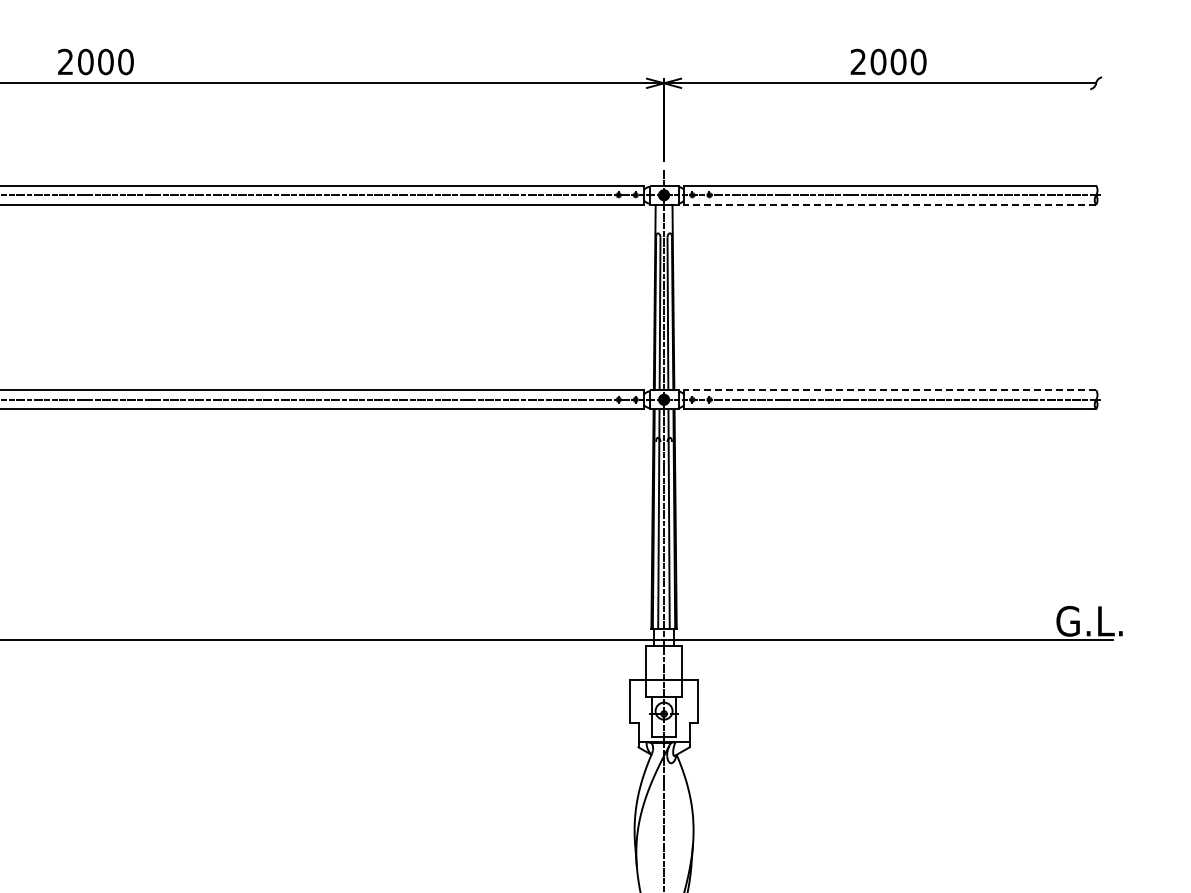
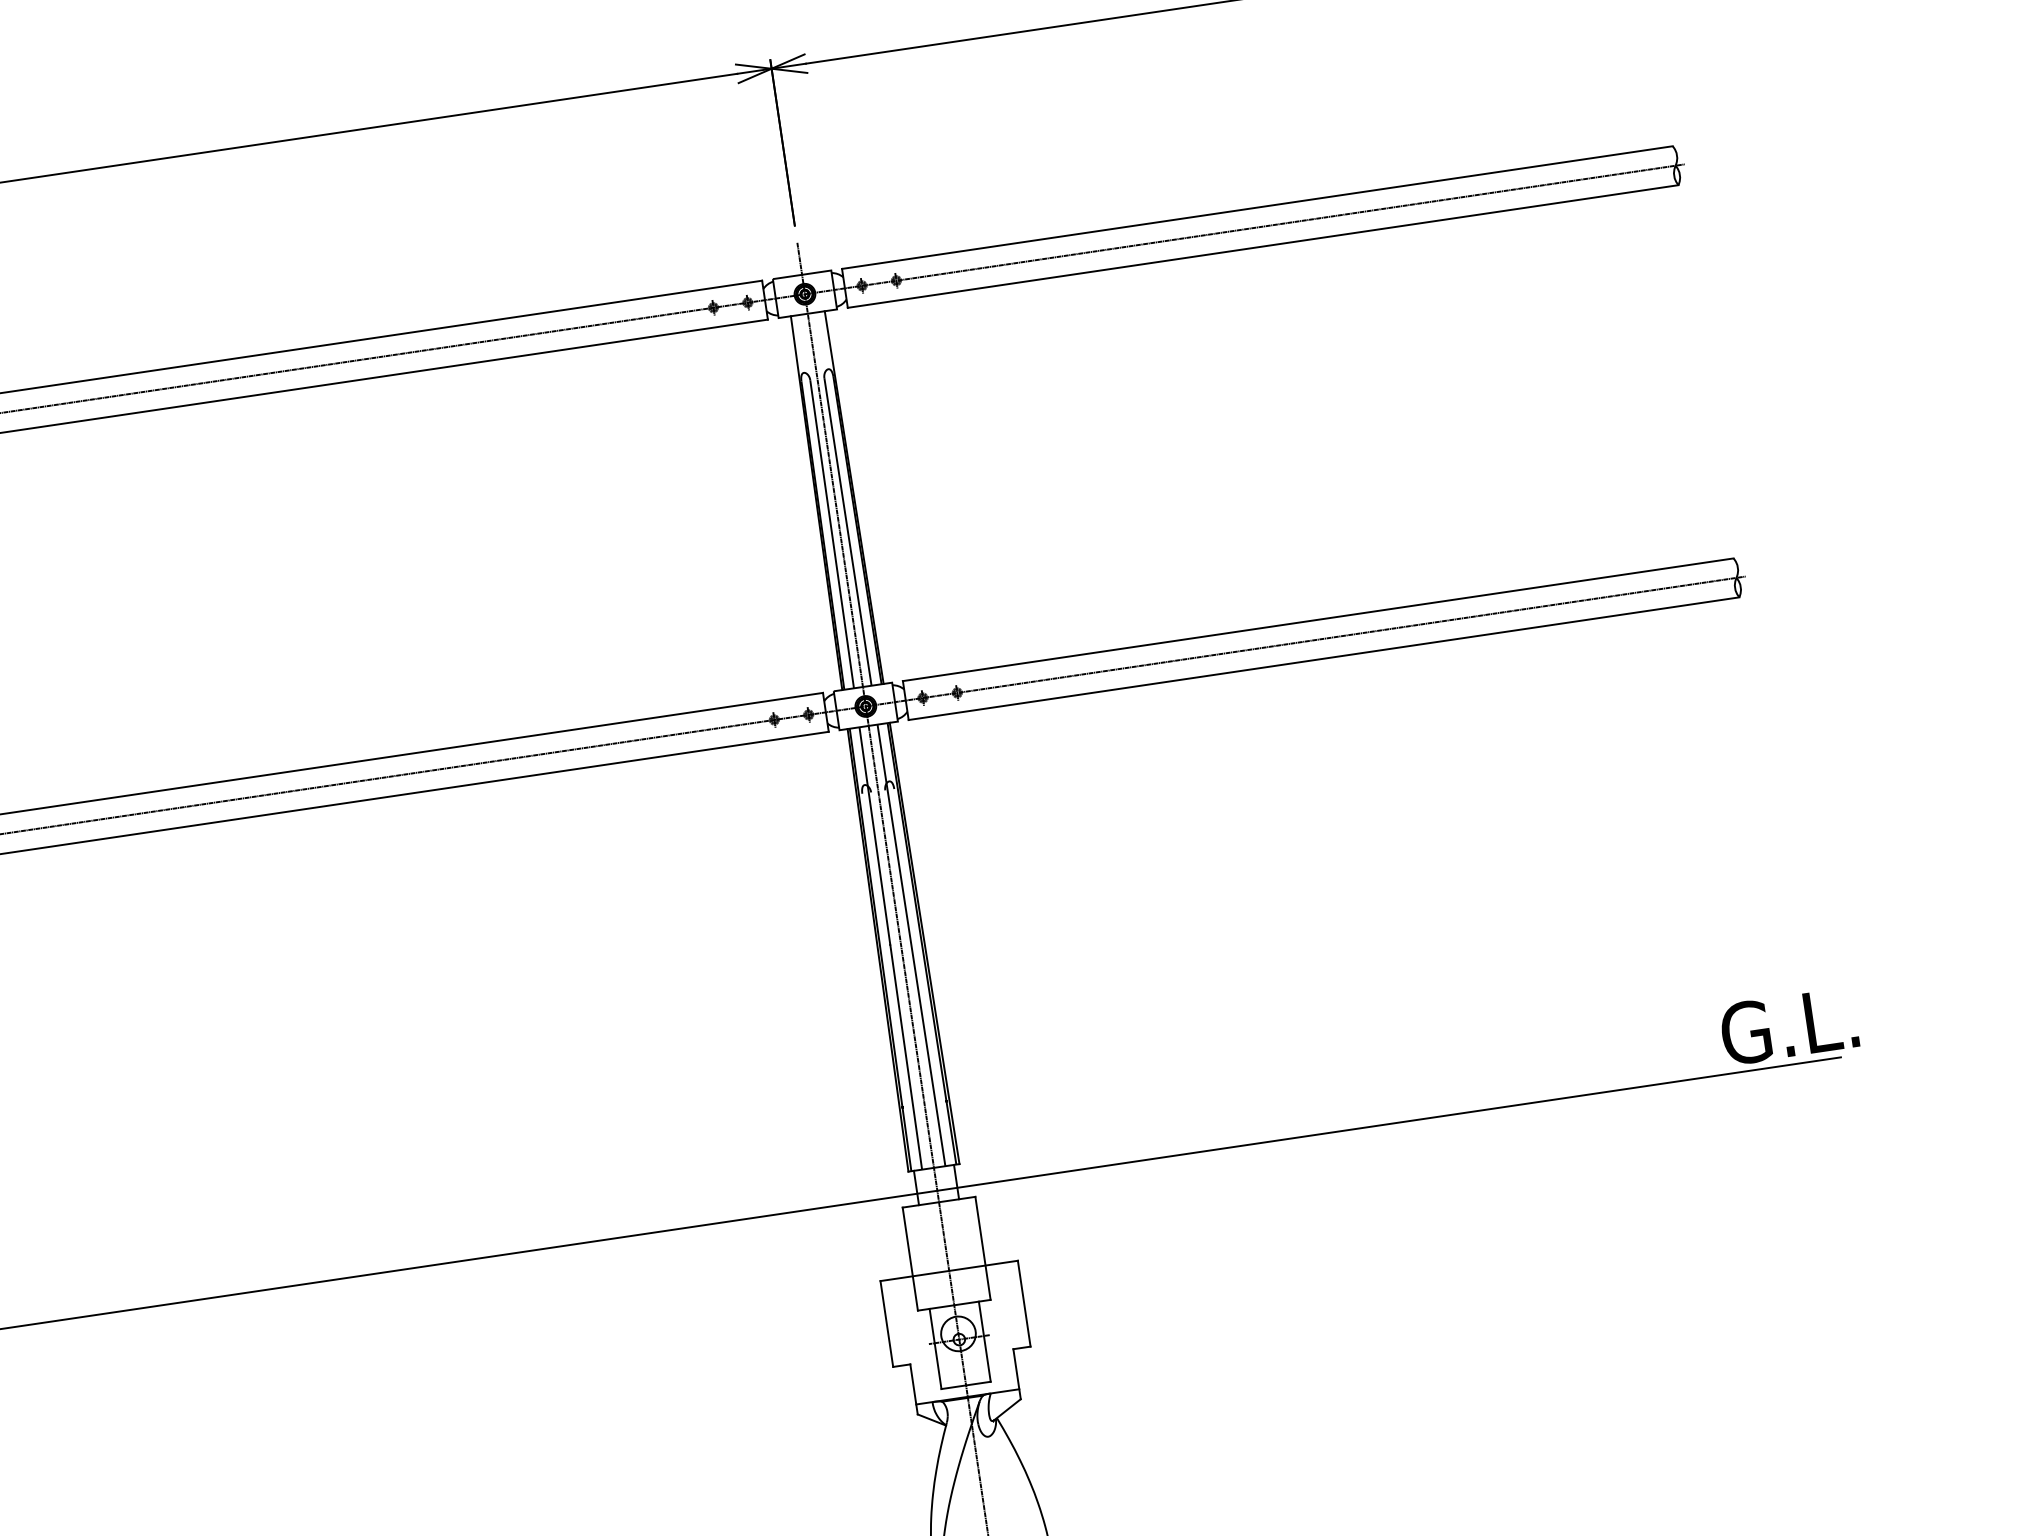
line: (889, 204) -> (1261, 245), dashed -> solid
line: (889, 390) -> (1317, 620), dashed -> solid

